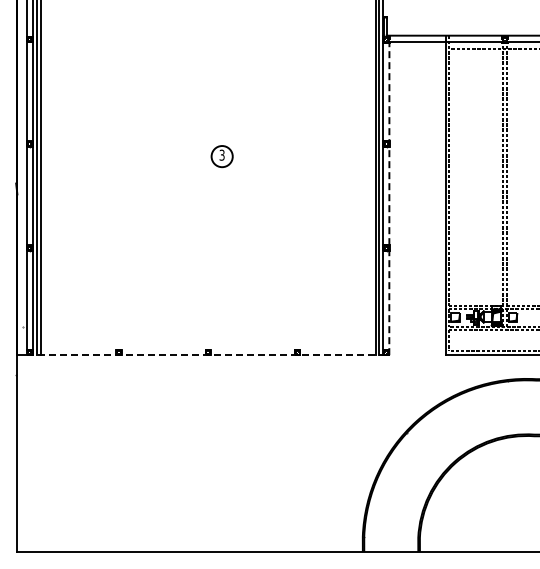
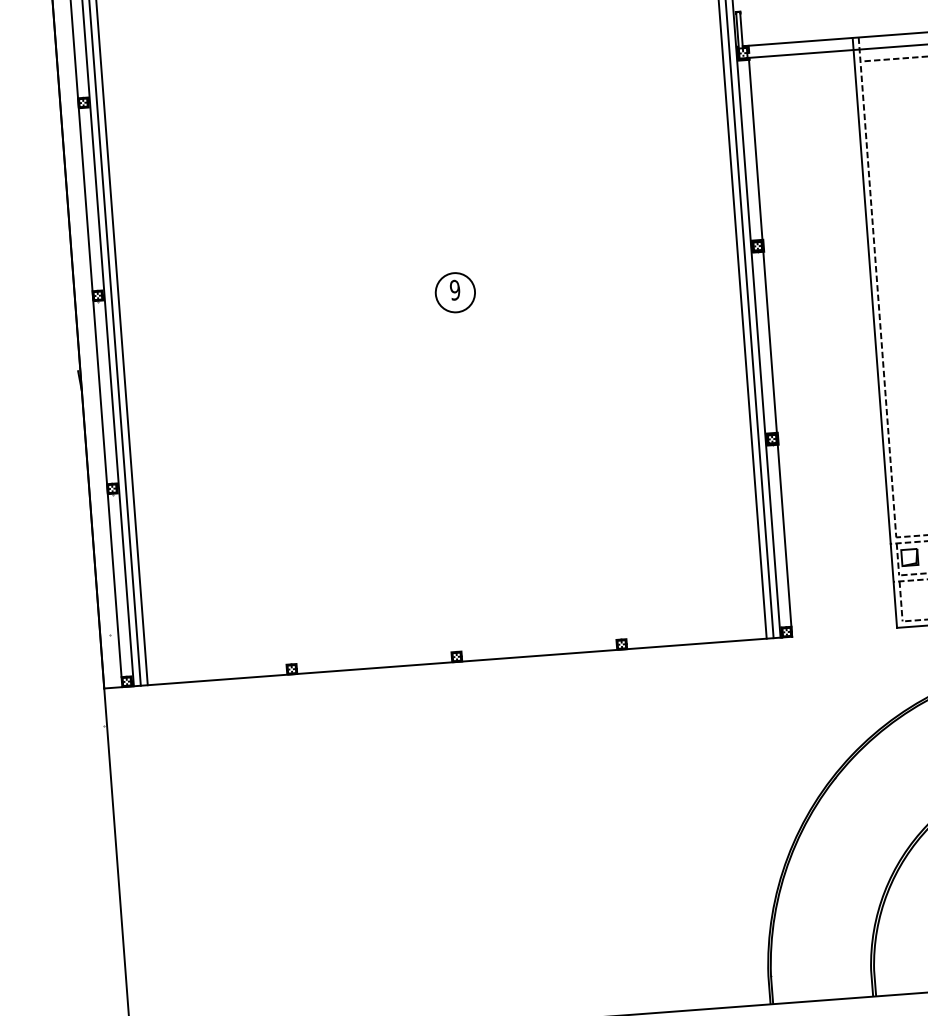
text: (221, 154) -> (453, 288), 3 -> 9
line: (389, 198) -> (770, 346), dashed -> solid
line: (206, 355) -> (454, 662), dashed -> solid

